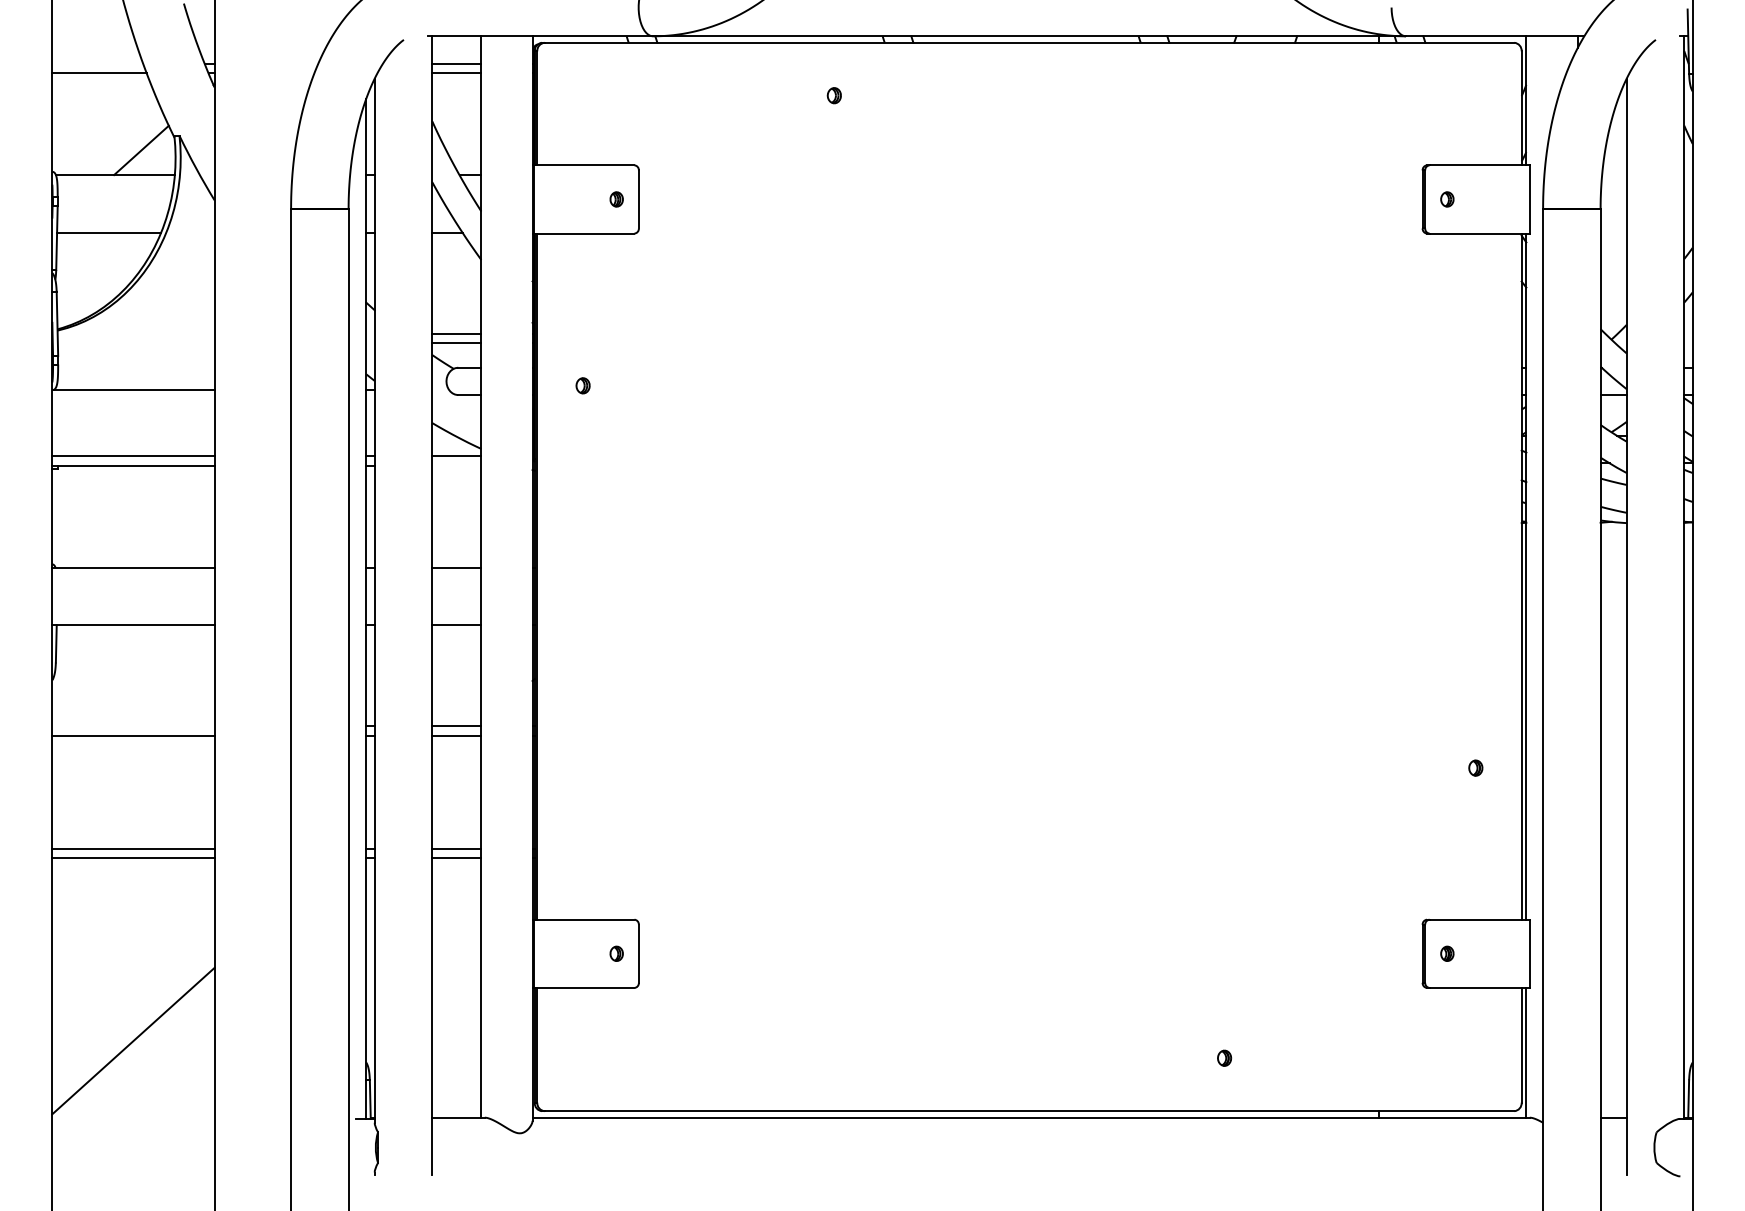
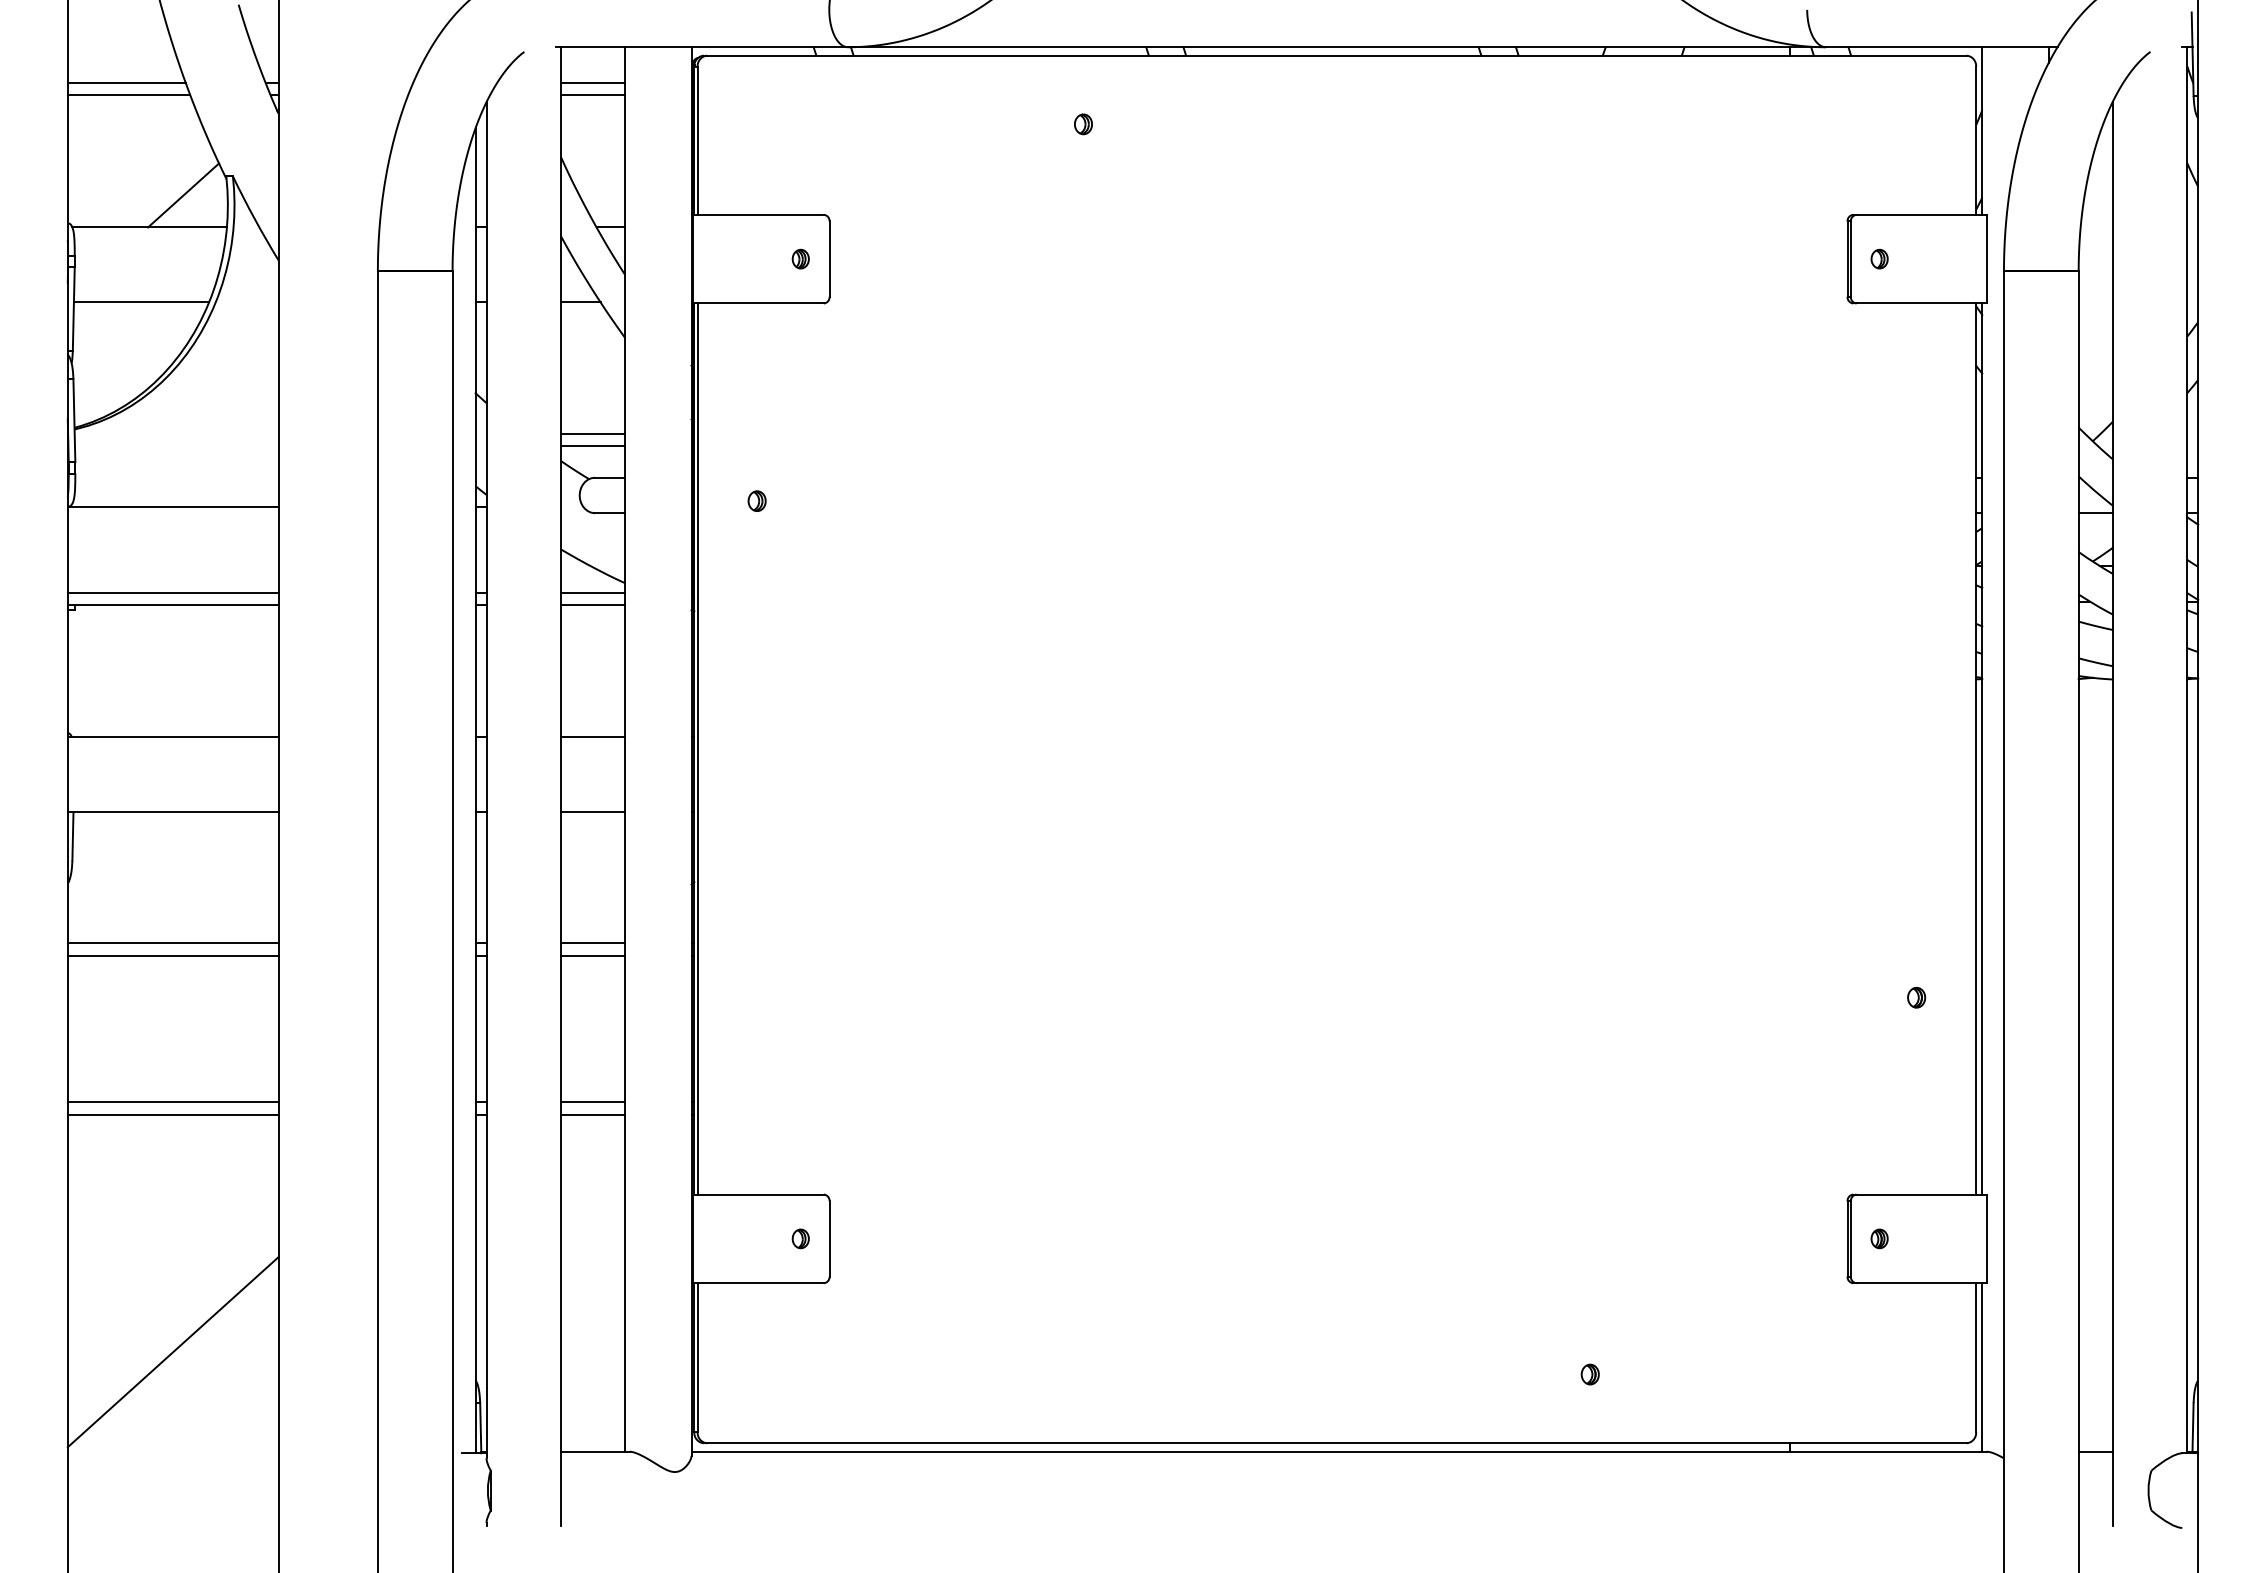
line: (97, 63) -> (126, 82), added
line: (456, 465) -> (592, 604), added
line: (133, 726) -> (173, 943), added

